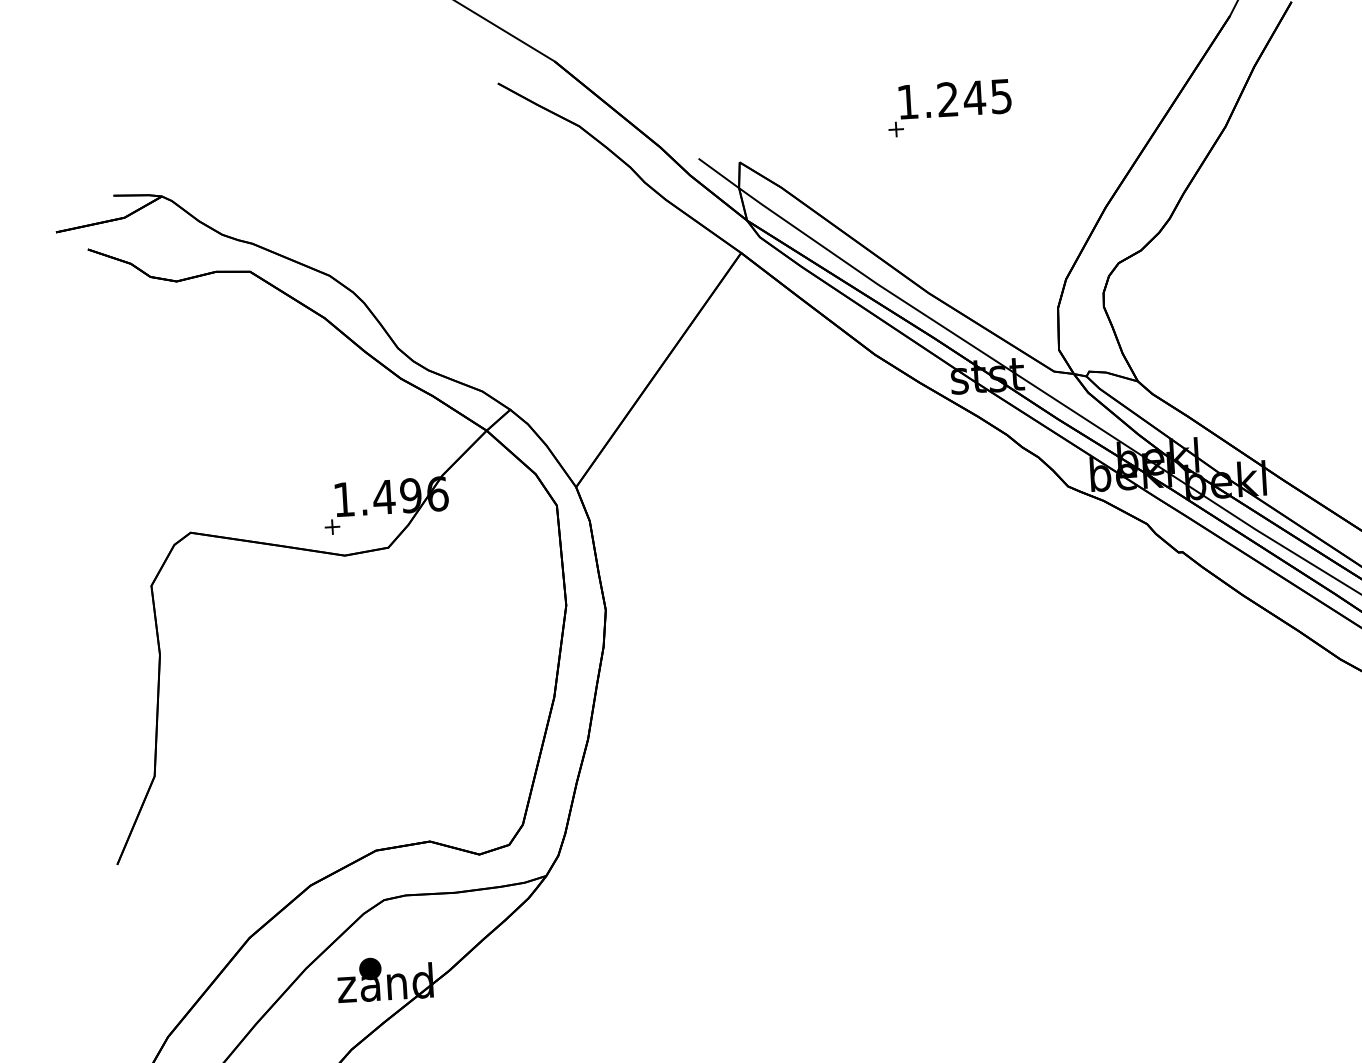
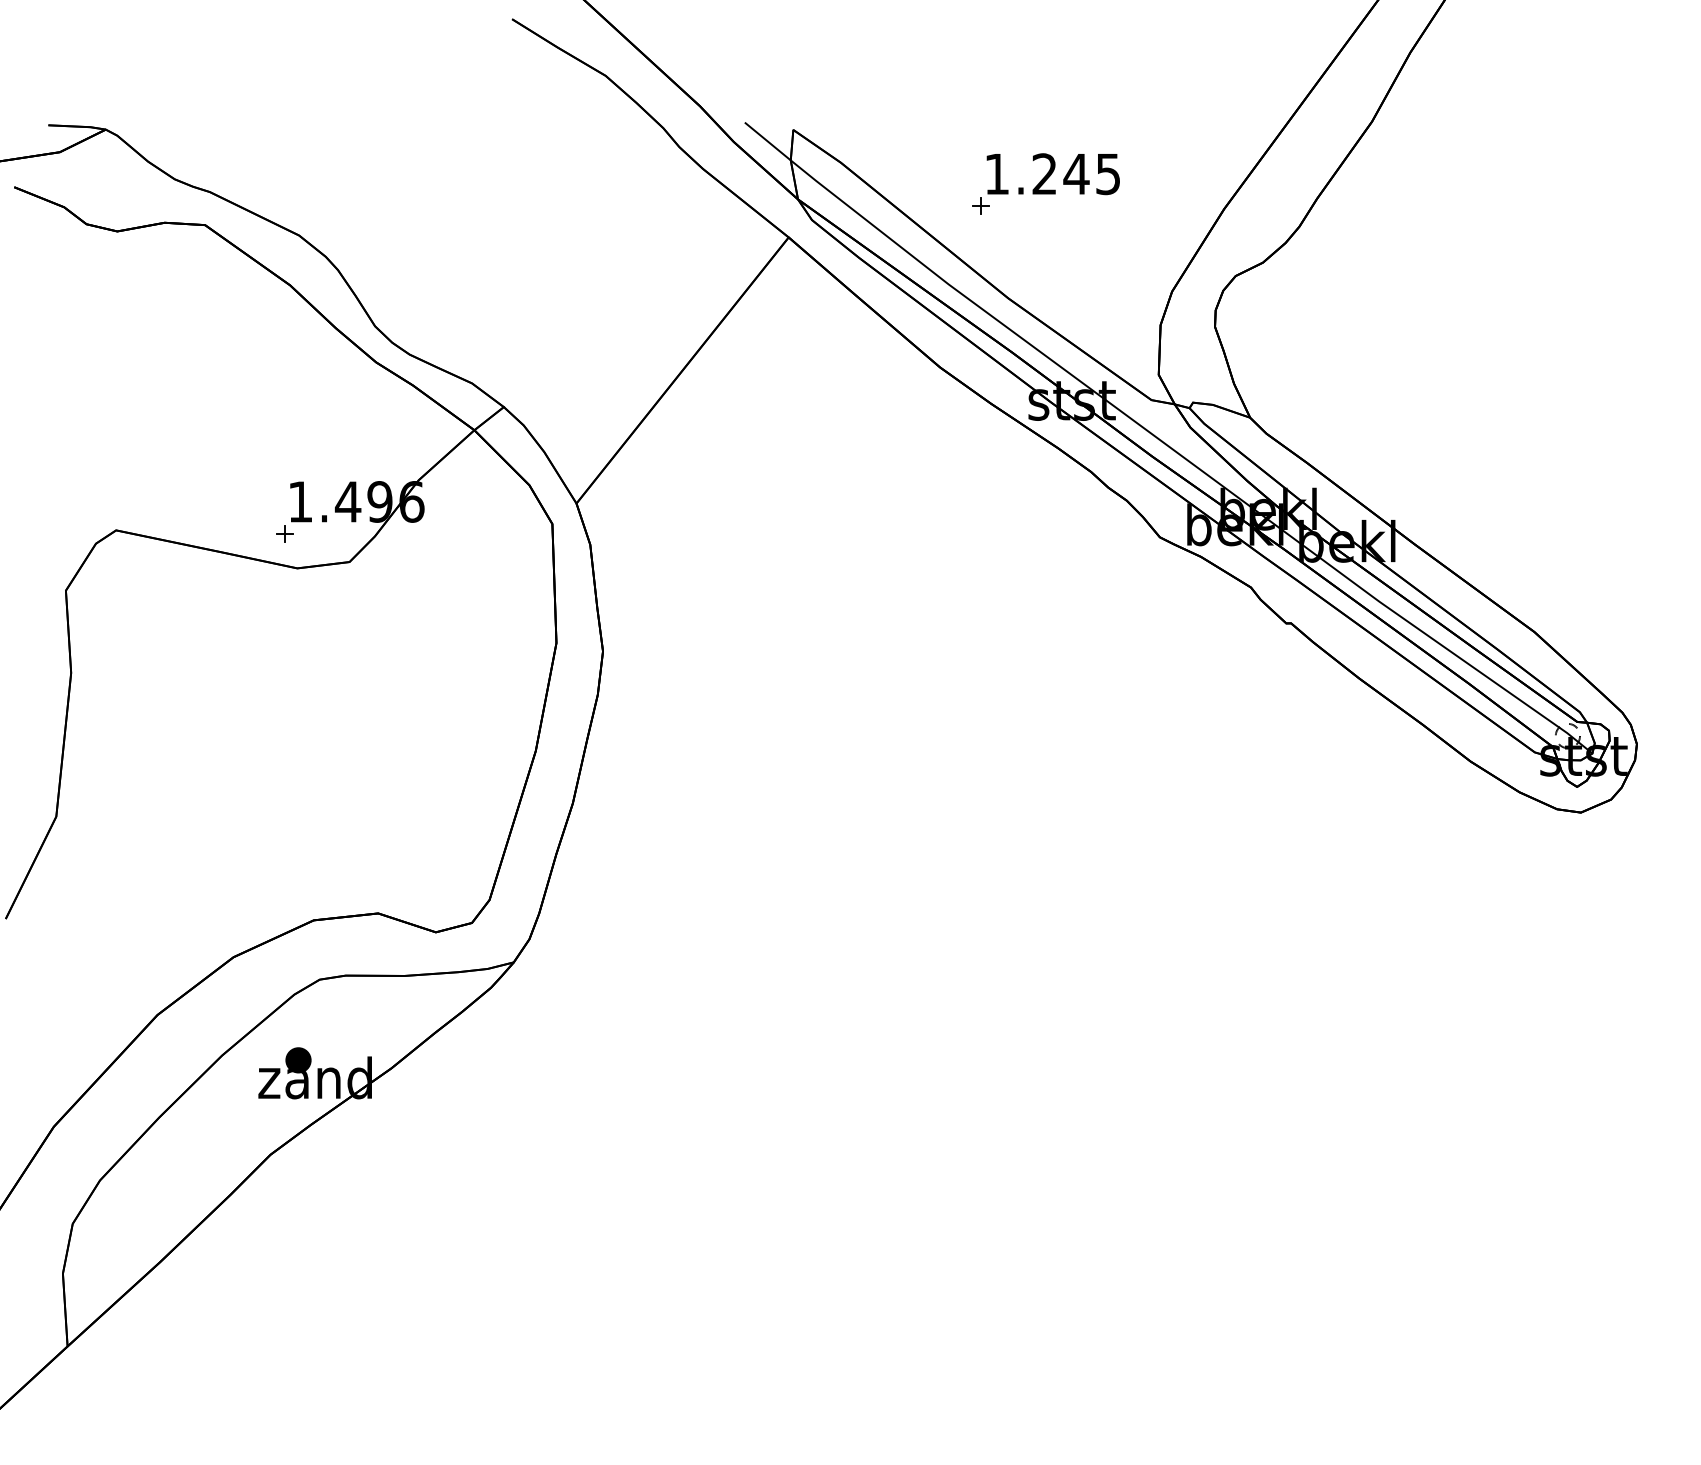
part: (949, 107) -> (1045, 183), moved

